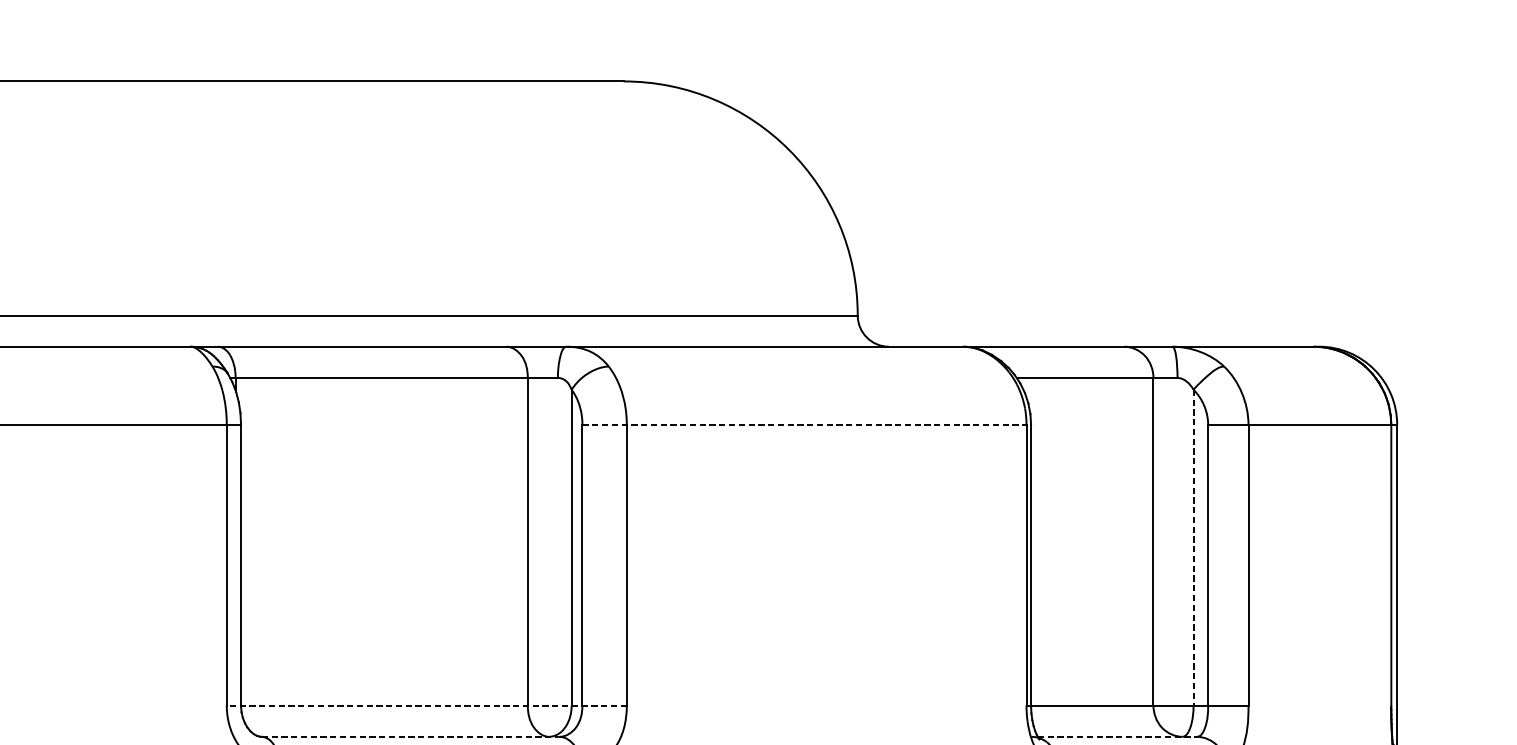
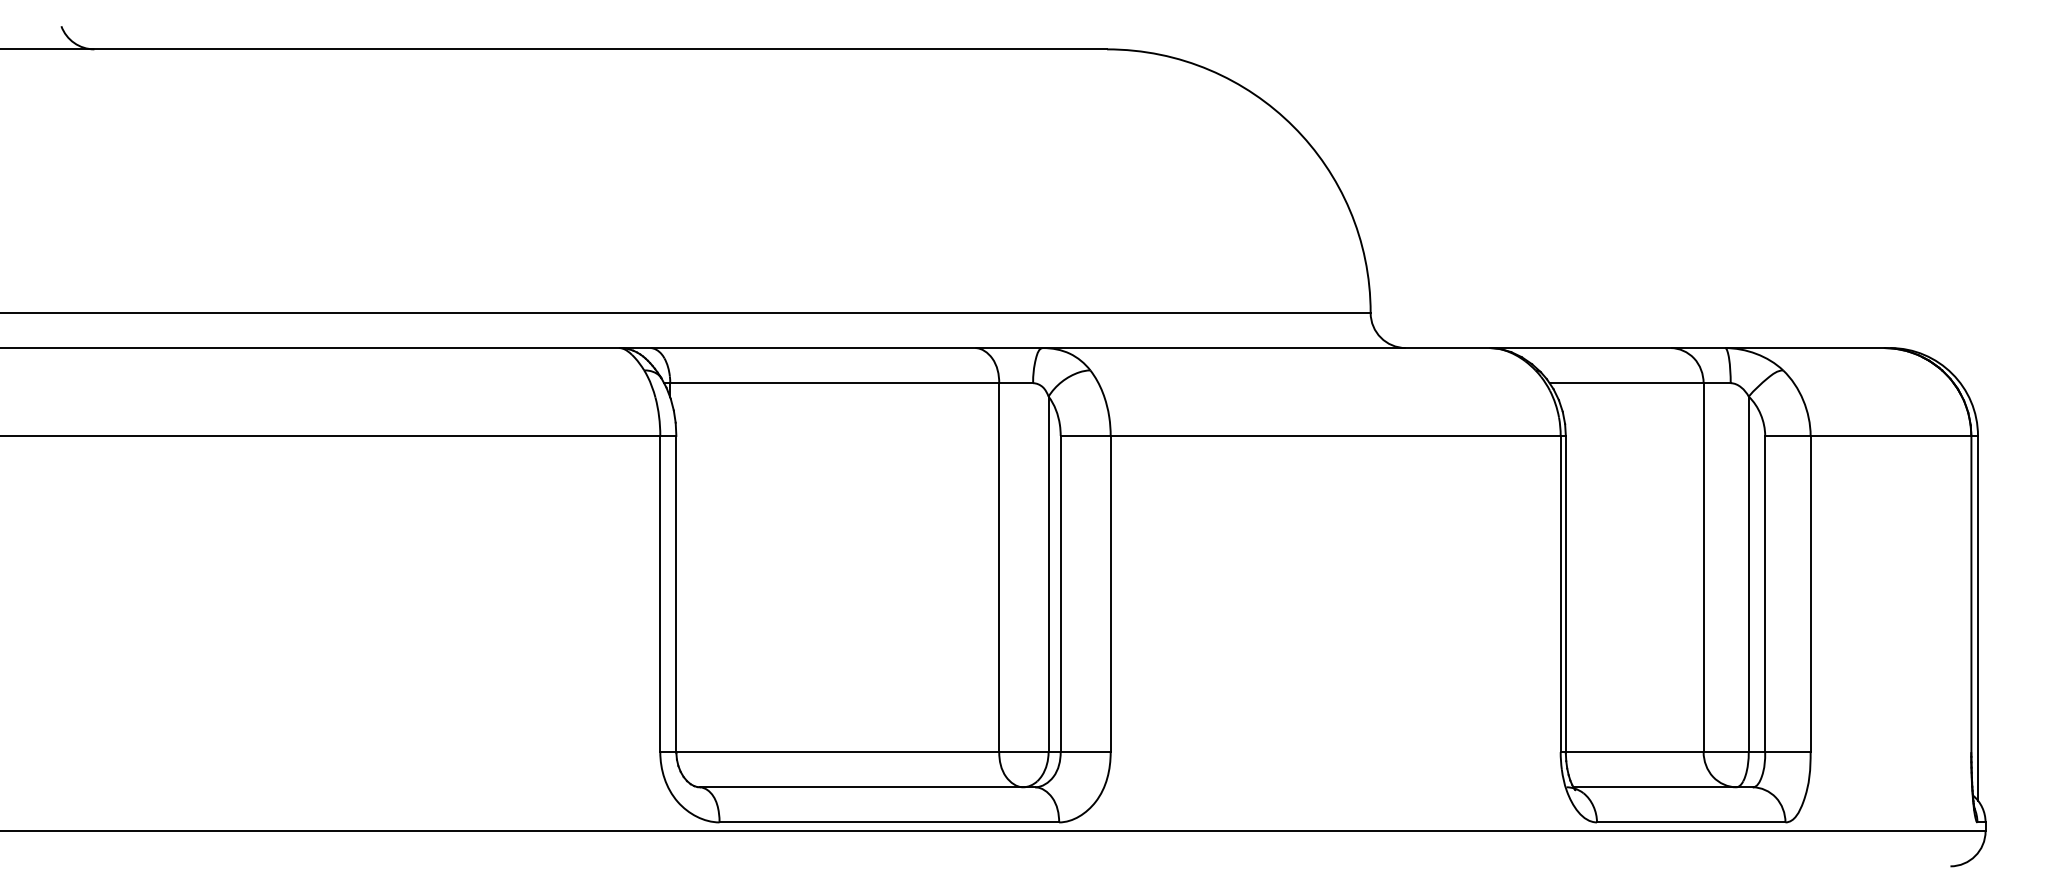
line: (806, 424) -> (1313, 435), dashed -> solid
line: (1193, 547) -> (1748, 574), dashed -> solid
line: (426, 705) -> (885, 752), dashed -> solid
line: (410, 737) -> (867, 787), dashed -> solid
line: (1117, 737) -> (1663, 787), dashed -> solid

